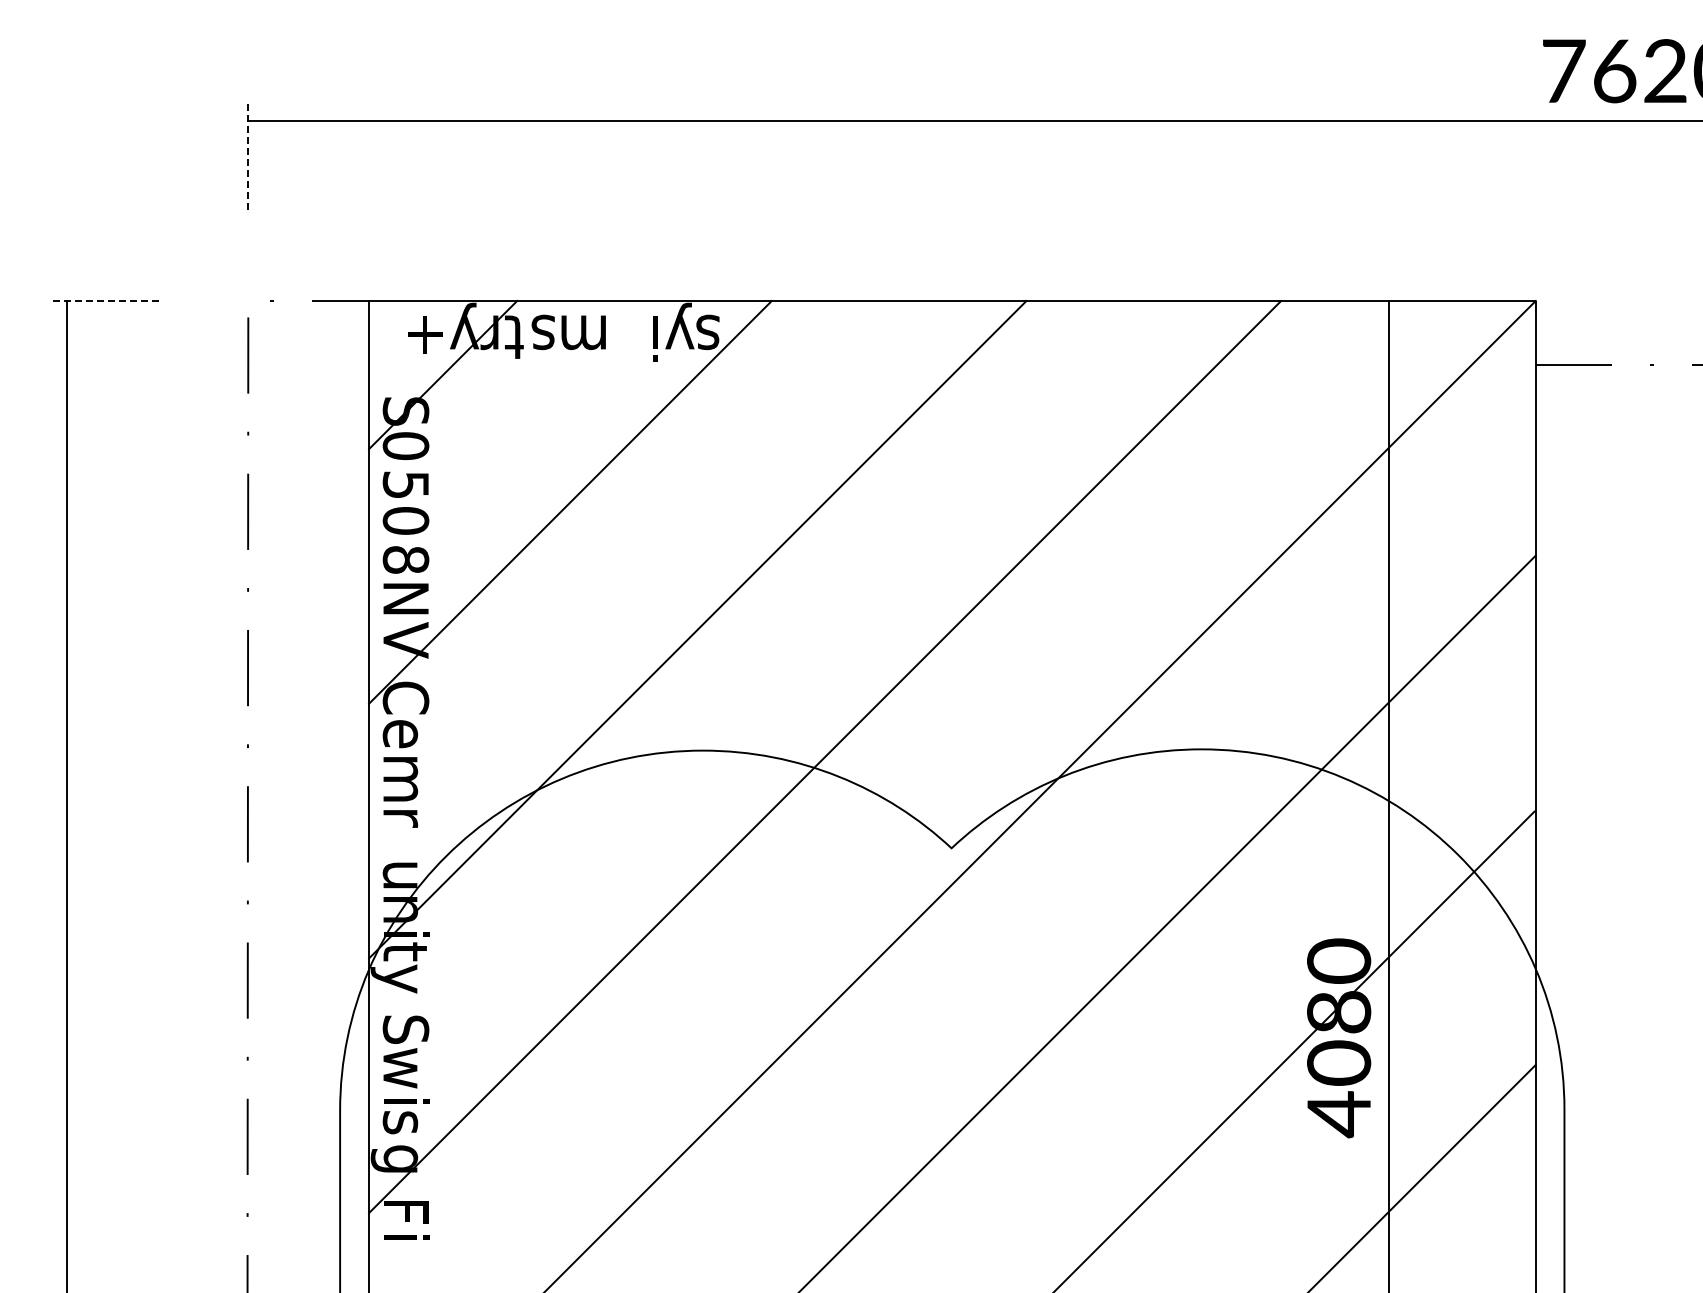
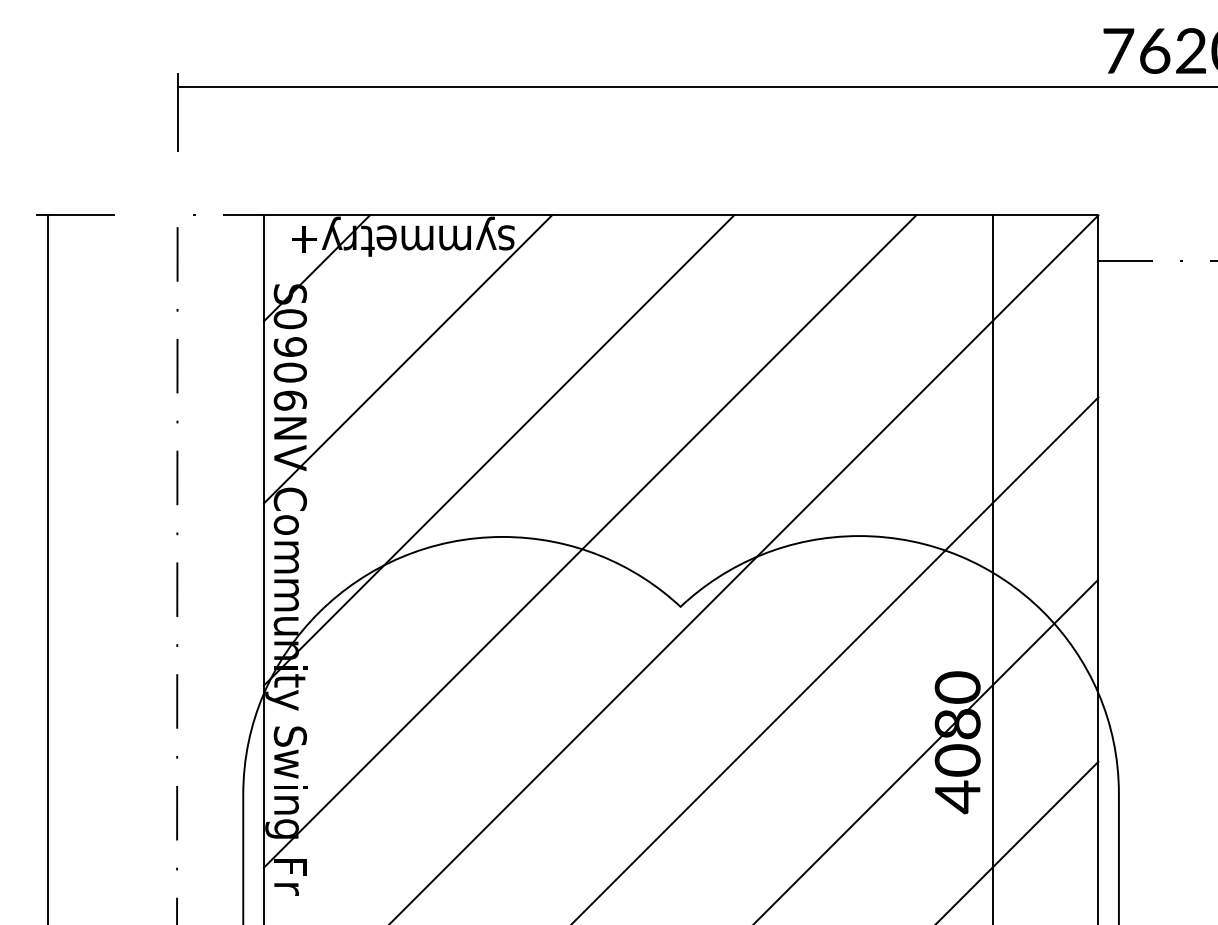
line: (248, 158) -> (177, 113), dashed -> solid
line: (105, 300) -> (75, 215), dashed -> solid
text: (540, 332) -> (386, 237), s -> e
text: (636, 338) -> (455, 242), i -> m
text: (406, 484) -> (290, 346), 5 -> 9
text: (405, 560) -> (290, 400), 8 -> 6
text: (399, 734) -> (285, 525), e -> o
text: (400, 834) -> (286, 596), r -> m
text: (400, 1124) -> (286, 804), s -> n
text: (406, 1243) -> (290, 889), i -> r

